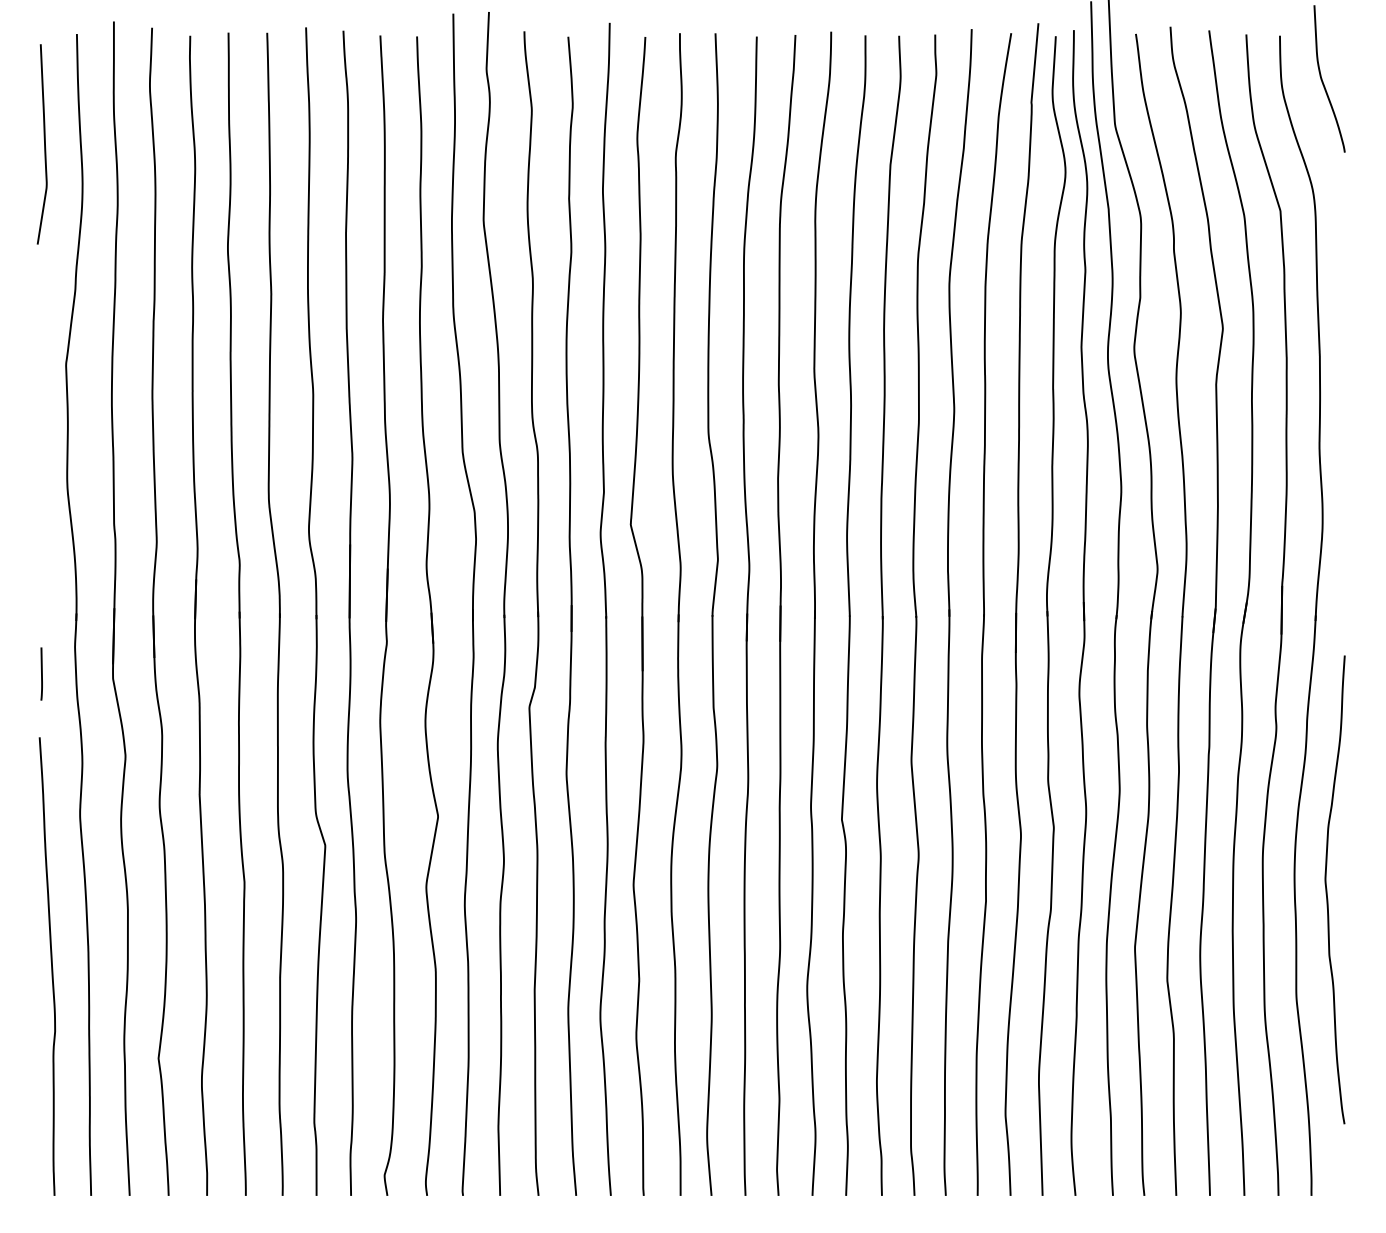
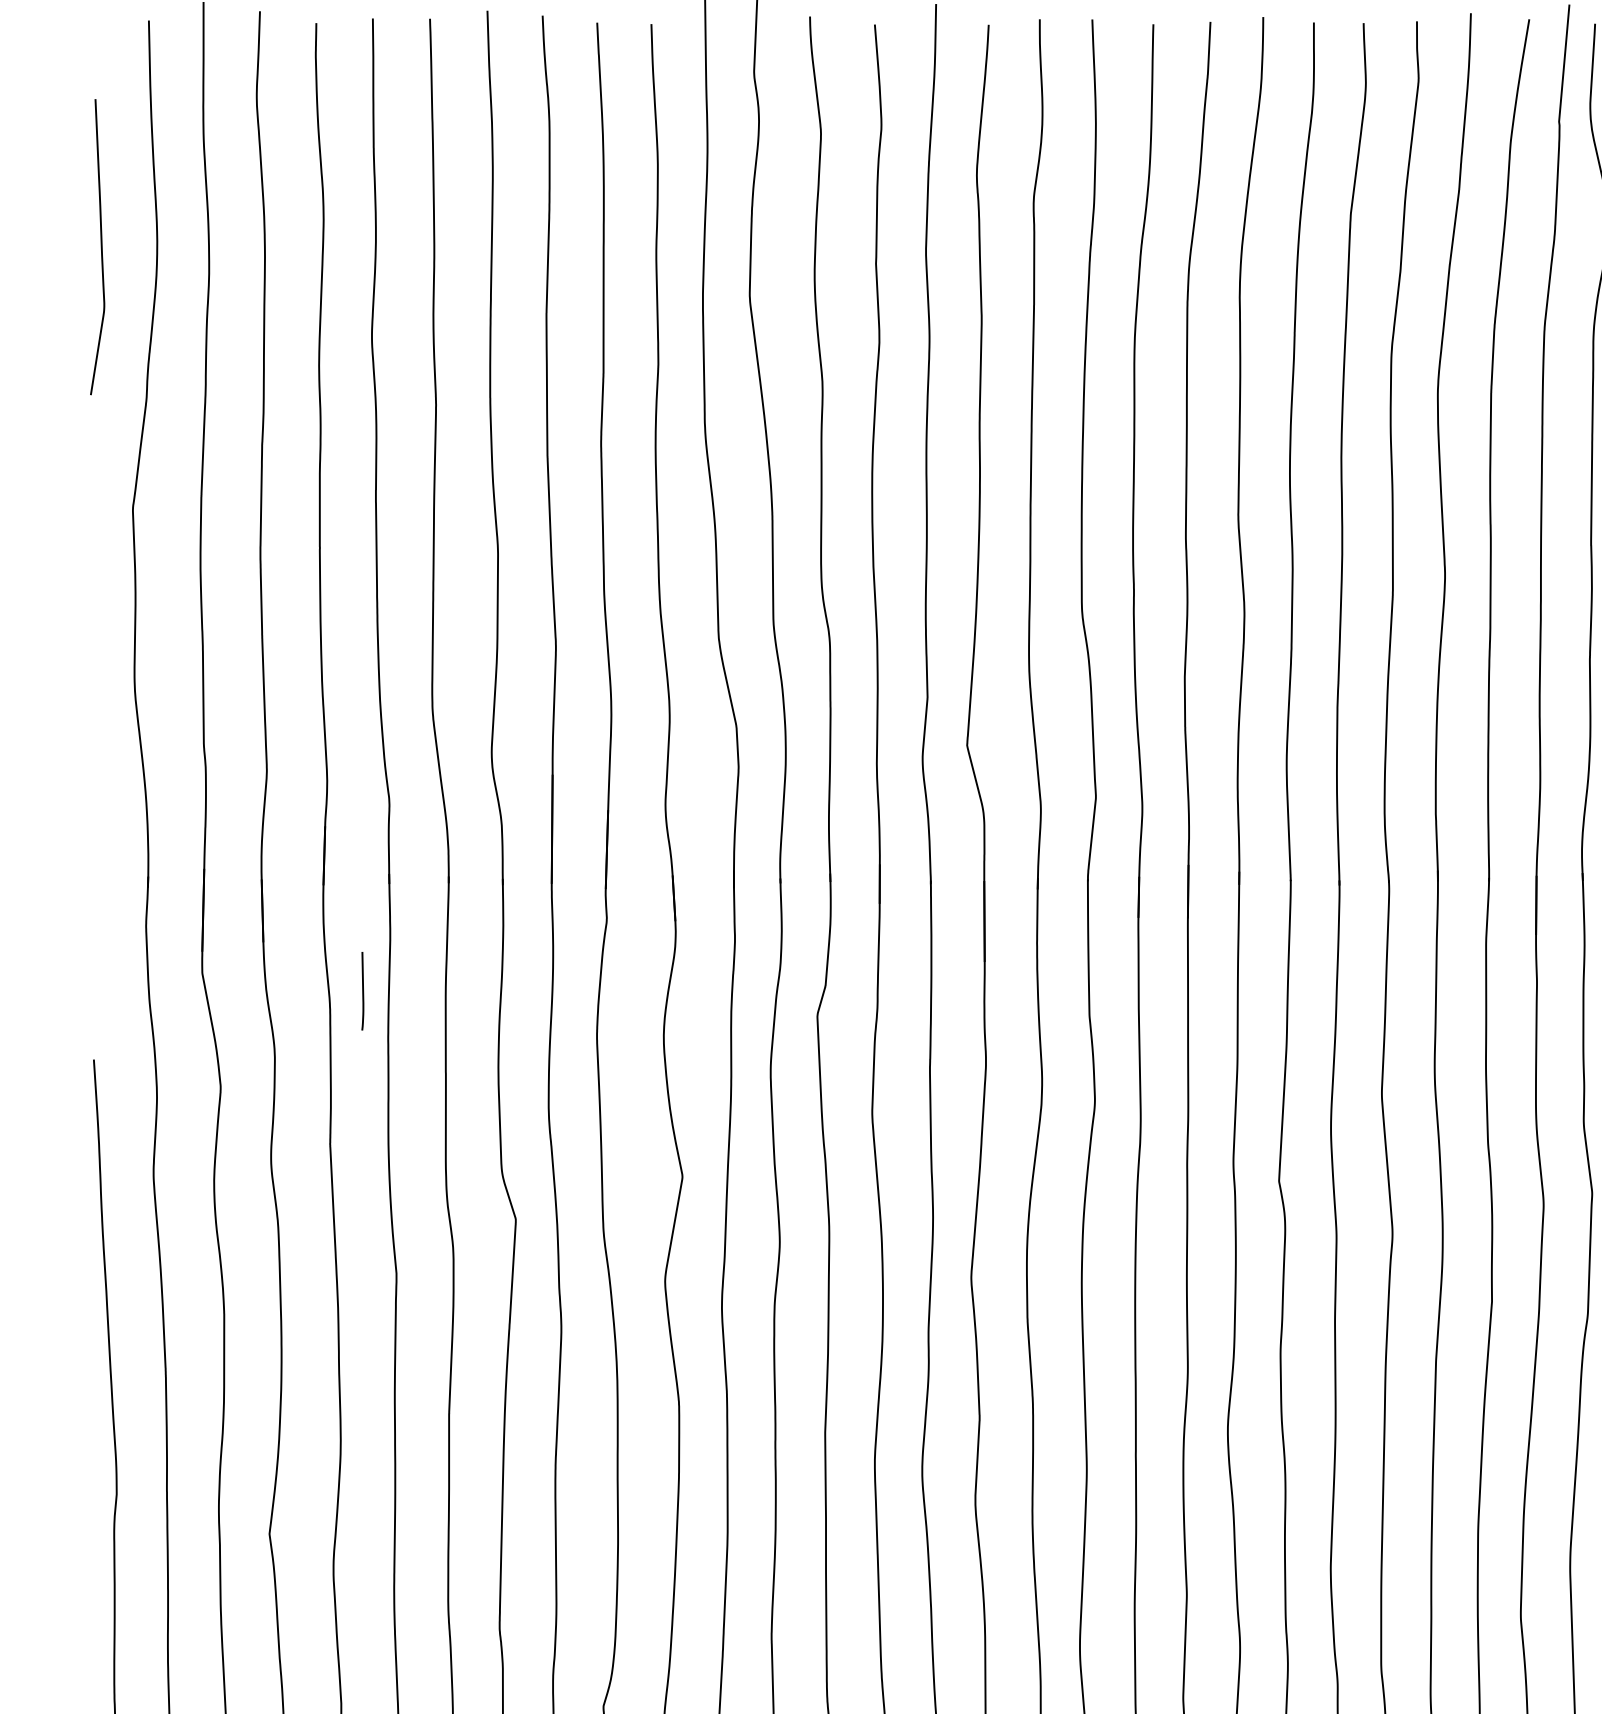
curve: (44, 144) -> (100, 247), moved
line: (41, 673) -> (362, 990), moved

